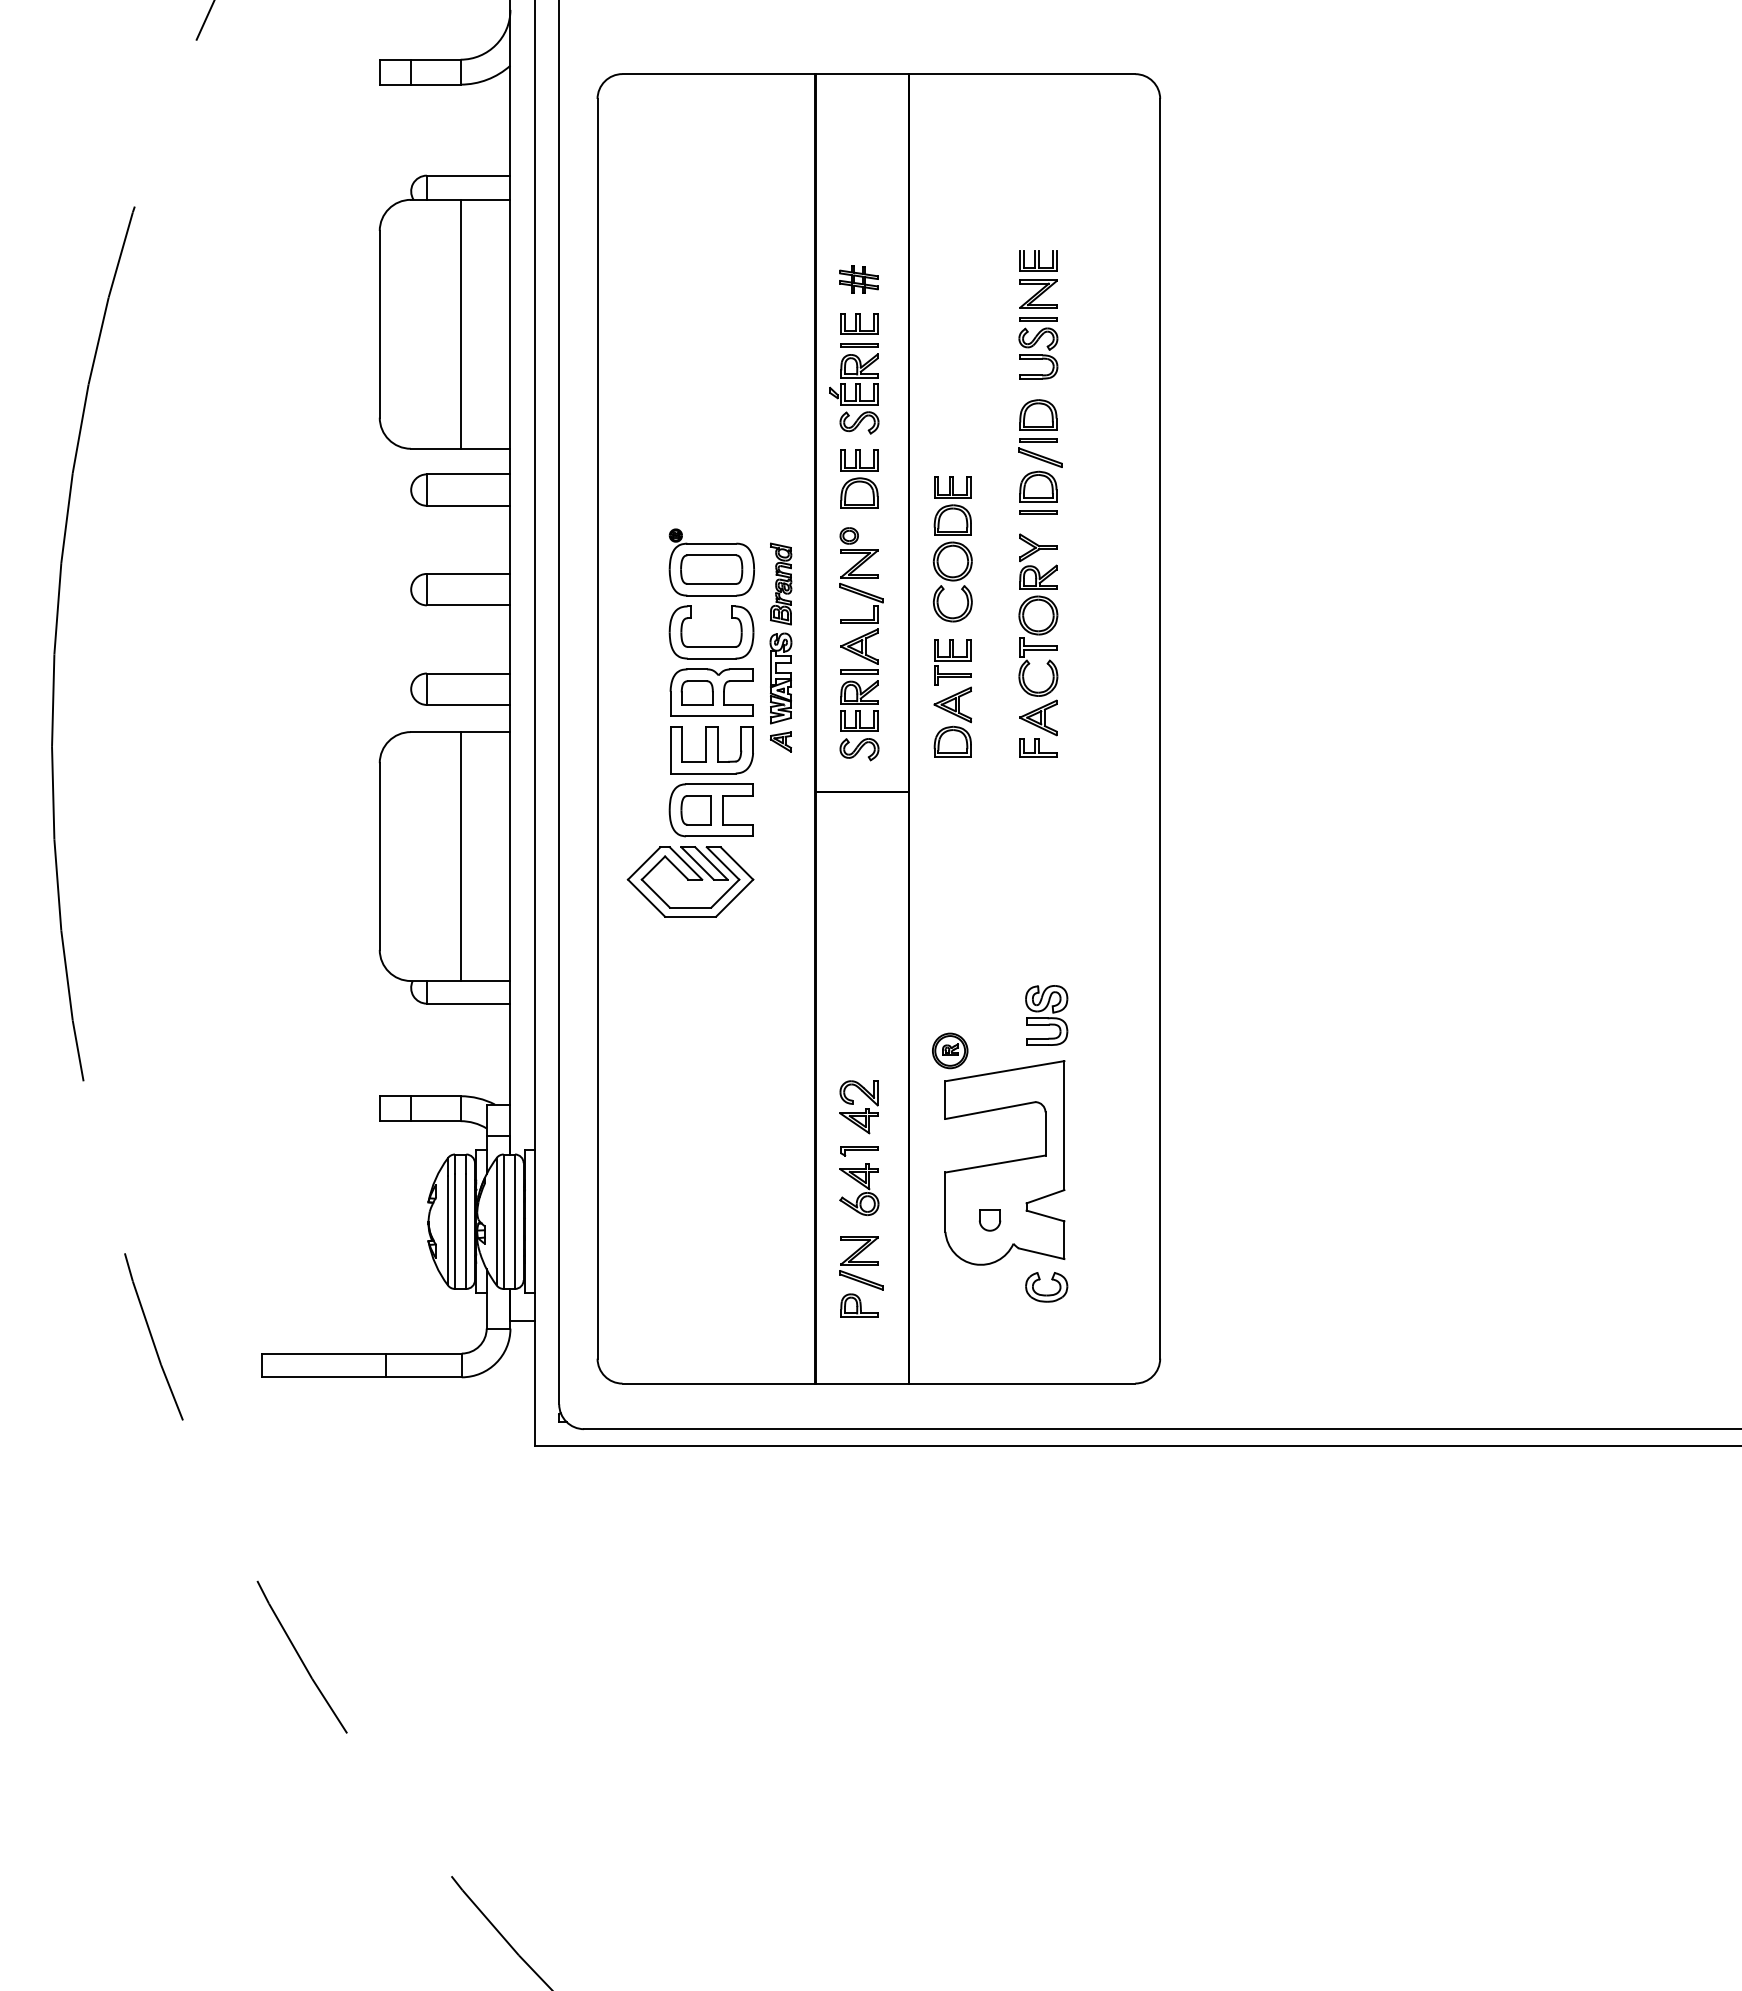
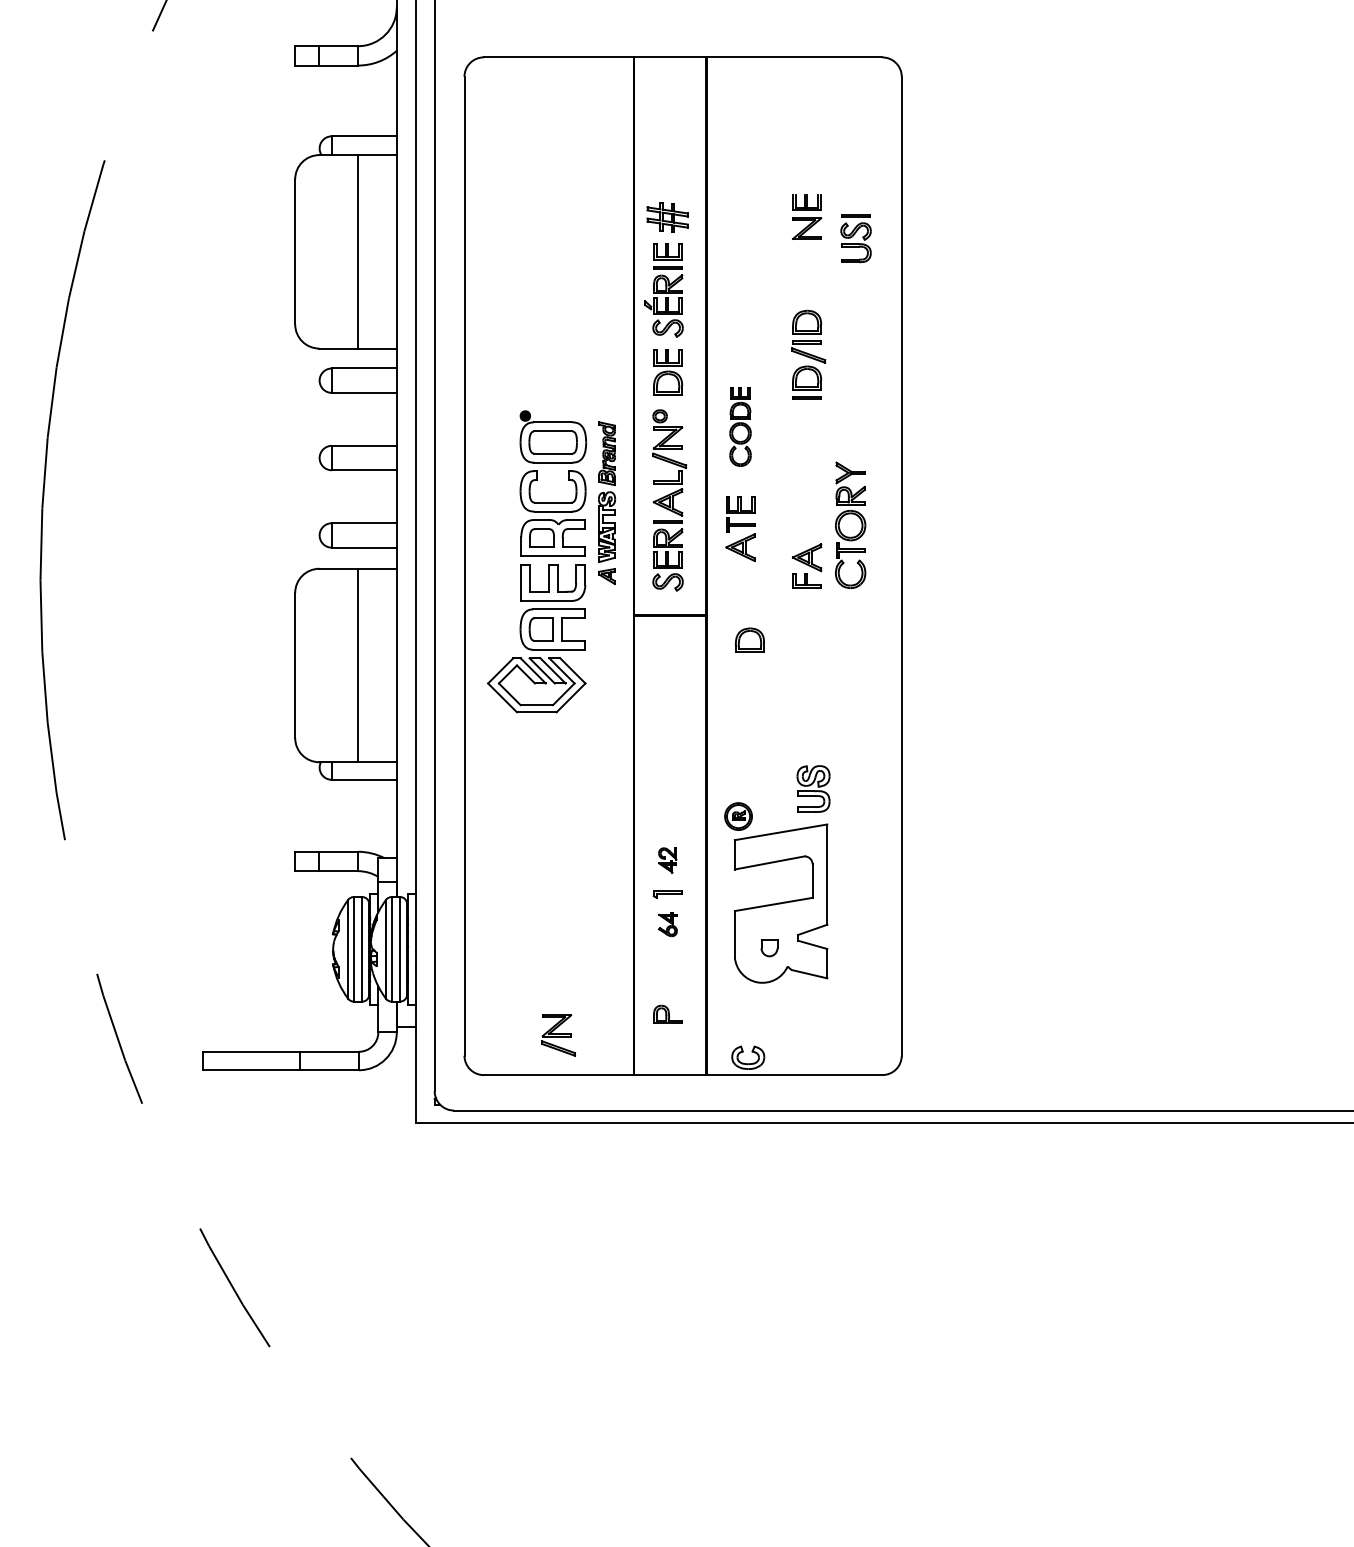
part: (858, 279) -> (667, 217), size x1.4
part: (1038, 348) -> (856, 238), moved
part: (952, 549) -> (740, 426), size x0.7
part: (1038, 614) -> (850, 524), moved
part: (952, 741) -> (749, 639), moved
part: (858, 1107) -> (667, 860), size x0.6
part: (859, 1189) -> (668, 924), size x0.6
part: (861, 1263) -> (558, 1035), moved
part: (1046, 1294) -> (748, 1063), moved

